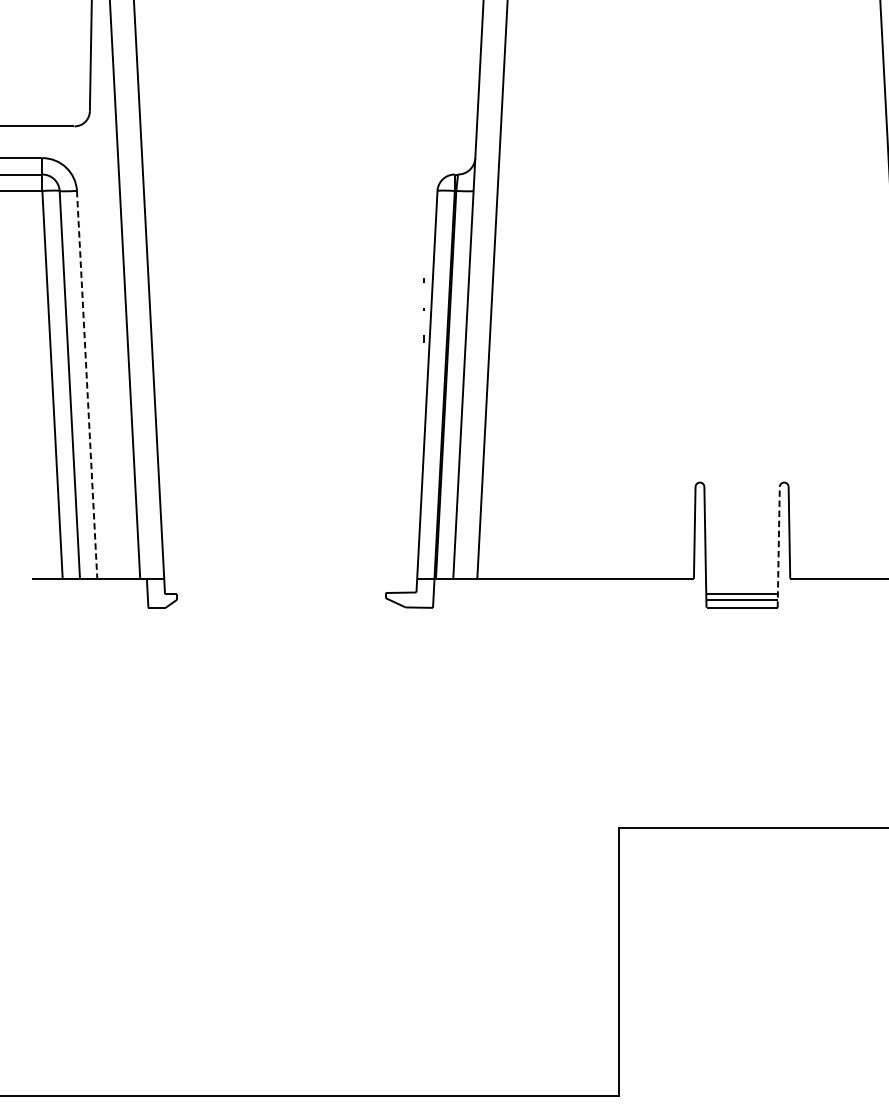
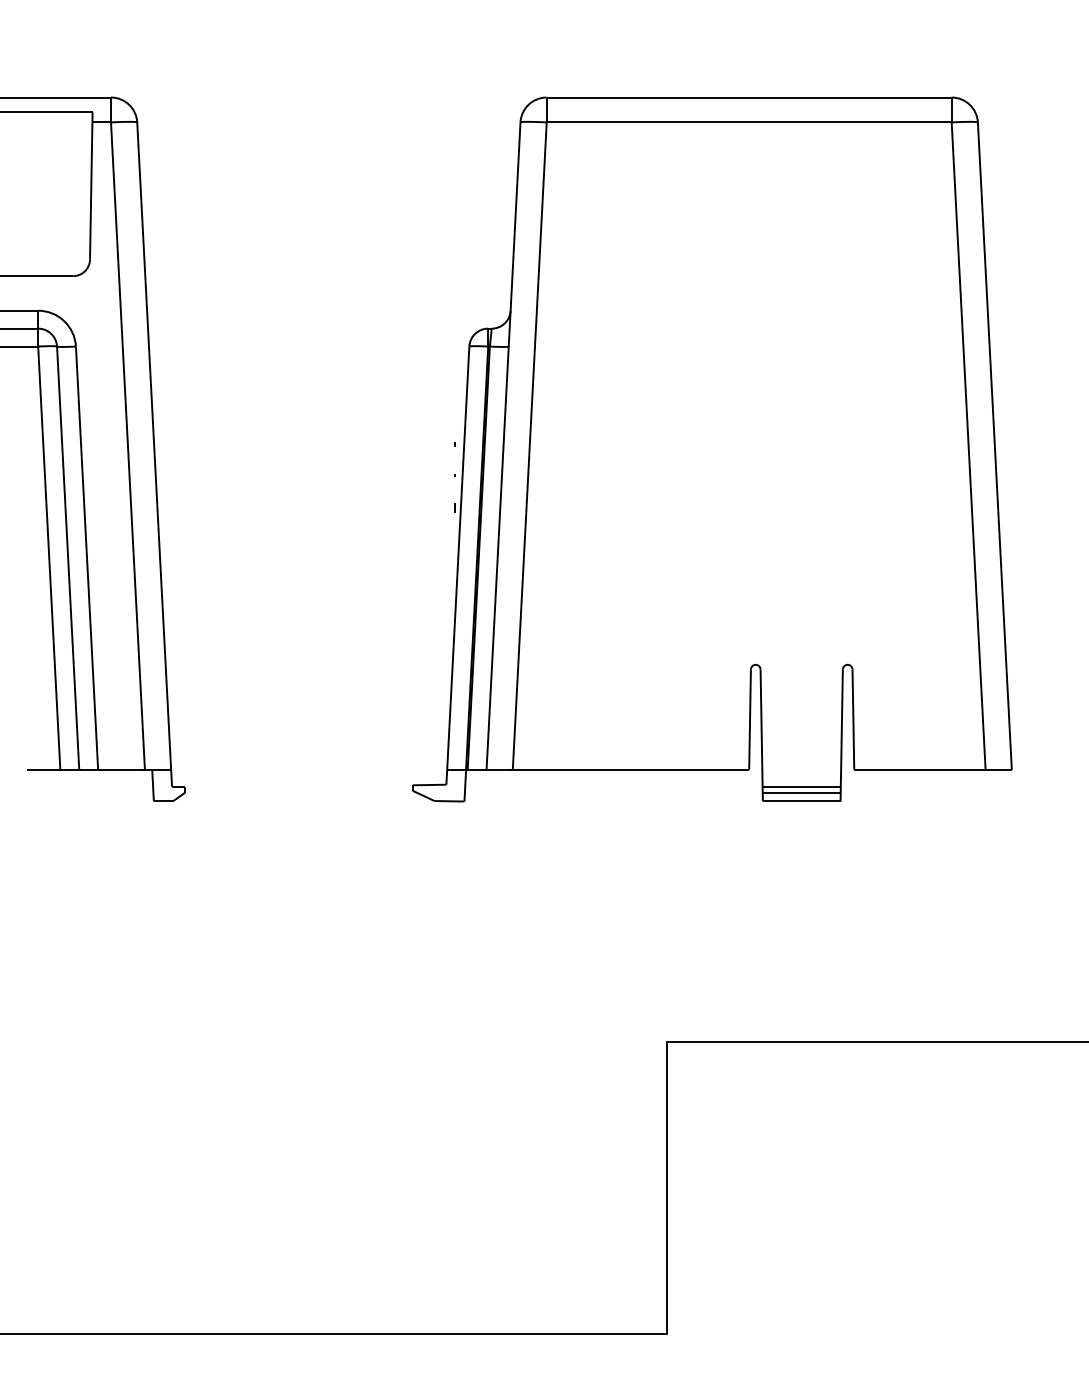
line: (87, 385) -> (87, 558), dashed -> solid
line: (778, 547) -> (841, 735), dashed -> solid

